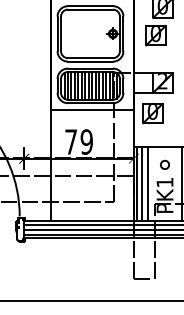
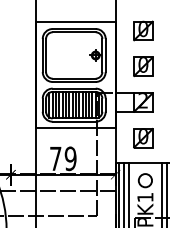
part: (155, 35) -> (143, 66), moved
part: (152, 113) -> (143, 138), moved
circle: (164, 164) -> (144, 180), size x1.67

